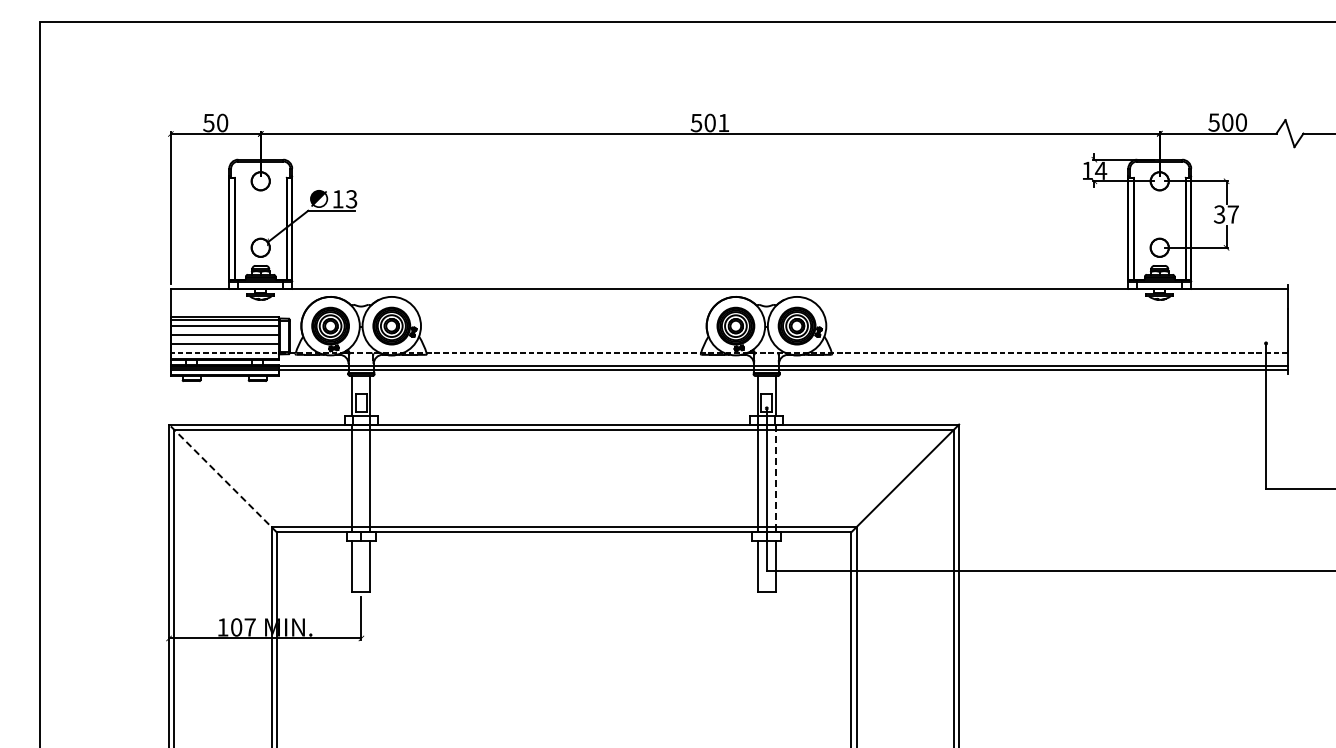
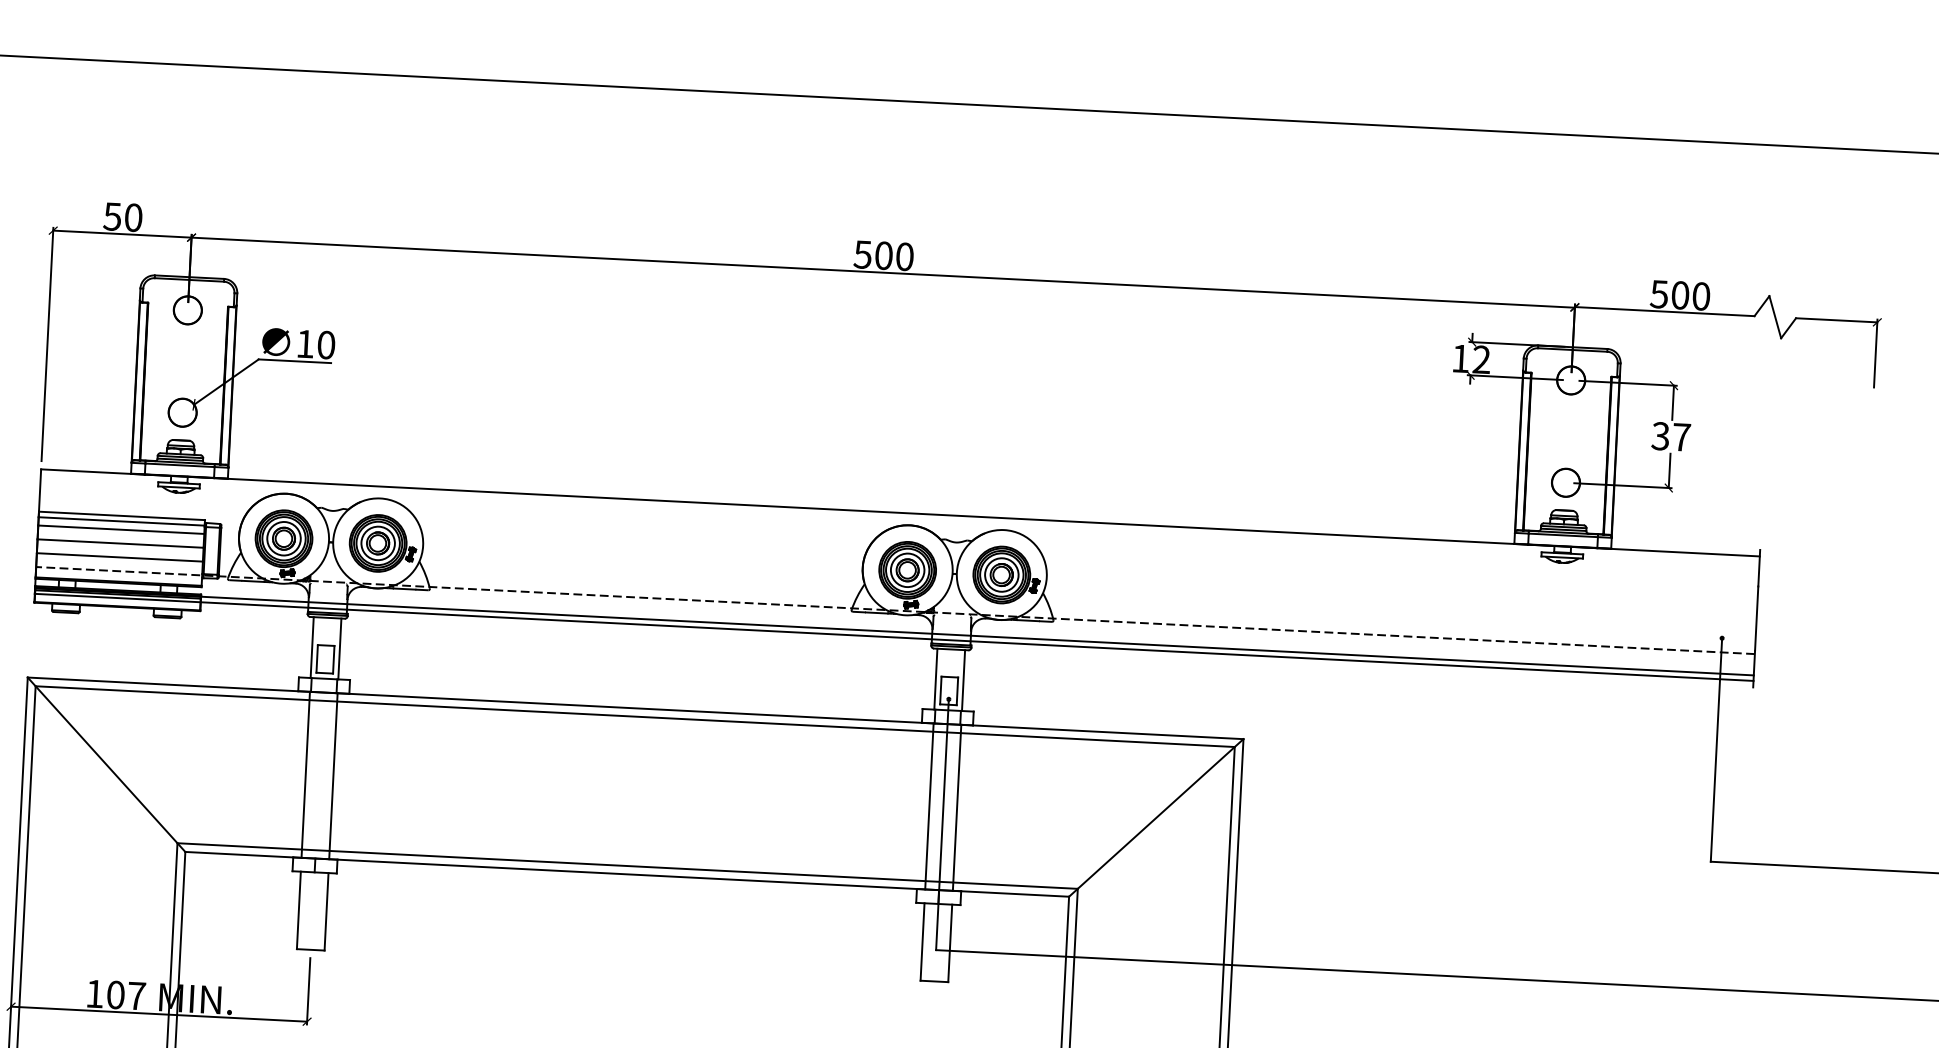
text: (723, 122) -> (904, 255), 501 -> 500
text: (1100, 170) -> (1480, 359), 14 -> 12
text: (351, 199) -> (326, 345), 13 -> 10
line: (222, 478) -> (105, 764), dashed -> solid
line: (775, 478) -> (956, 807), dashed -> solid

